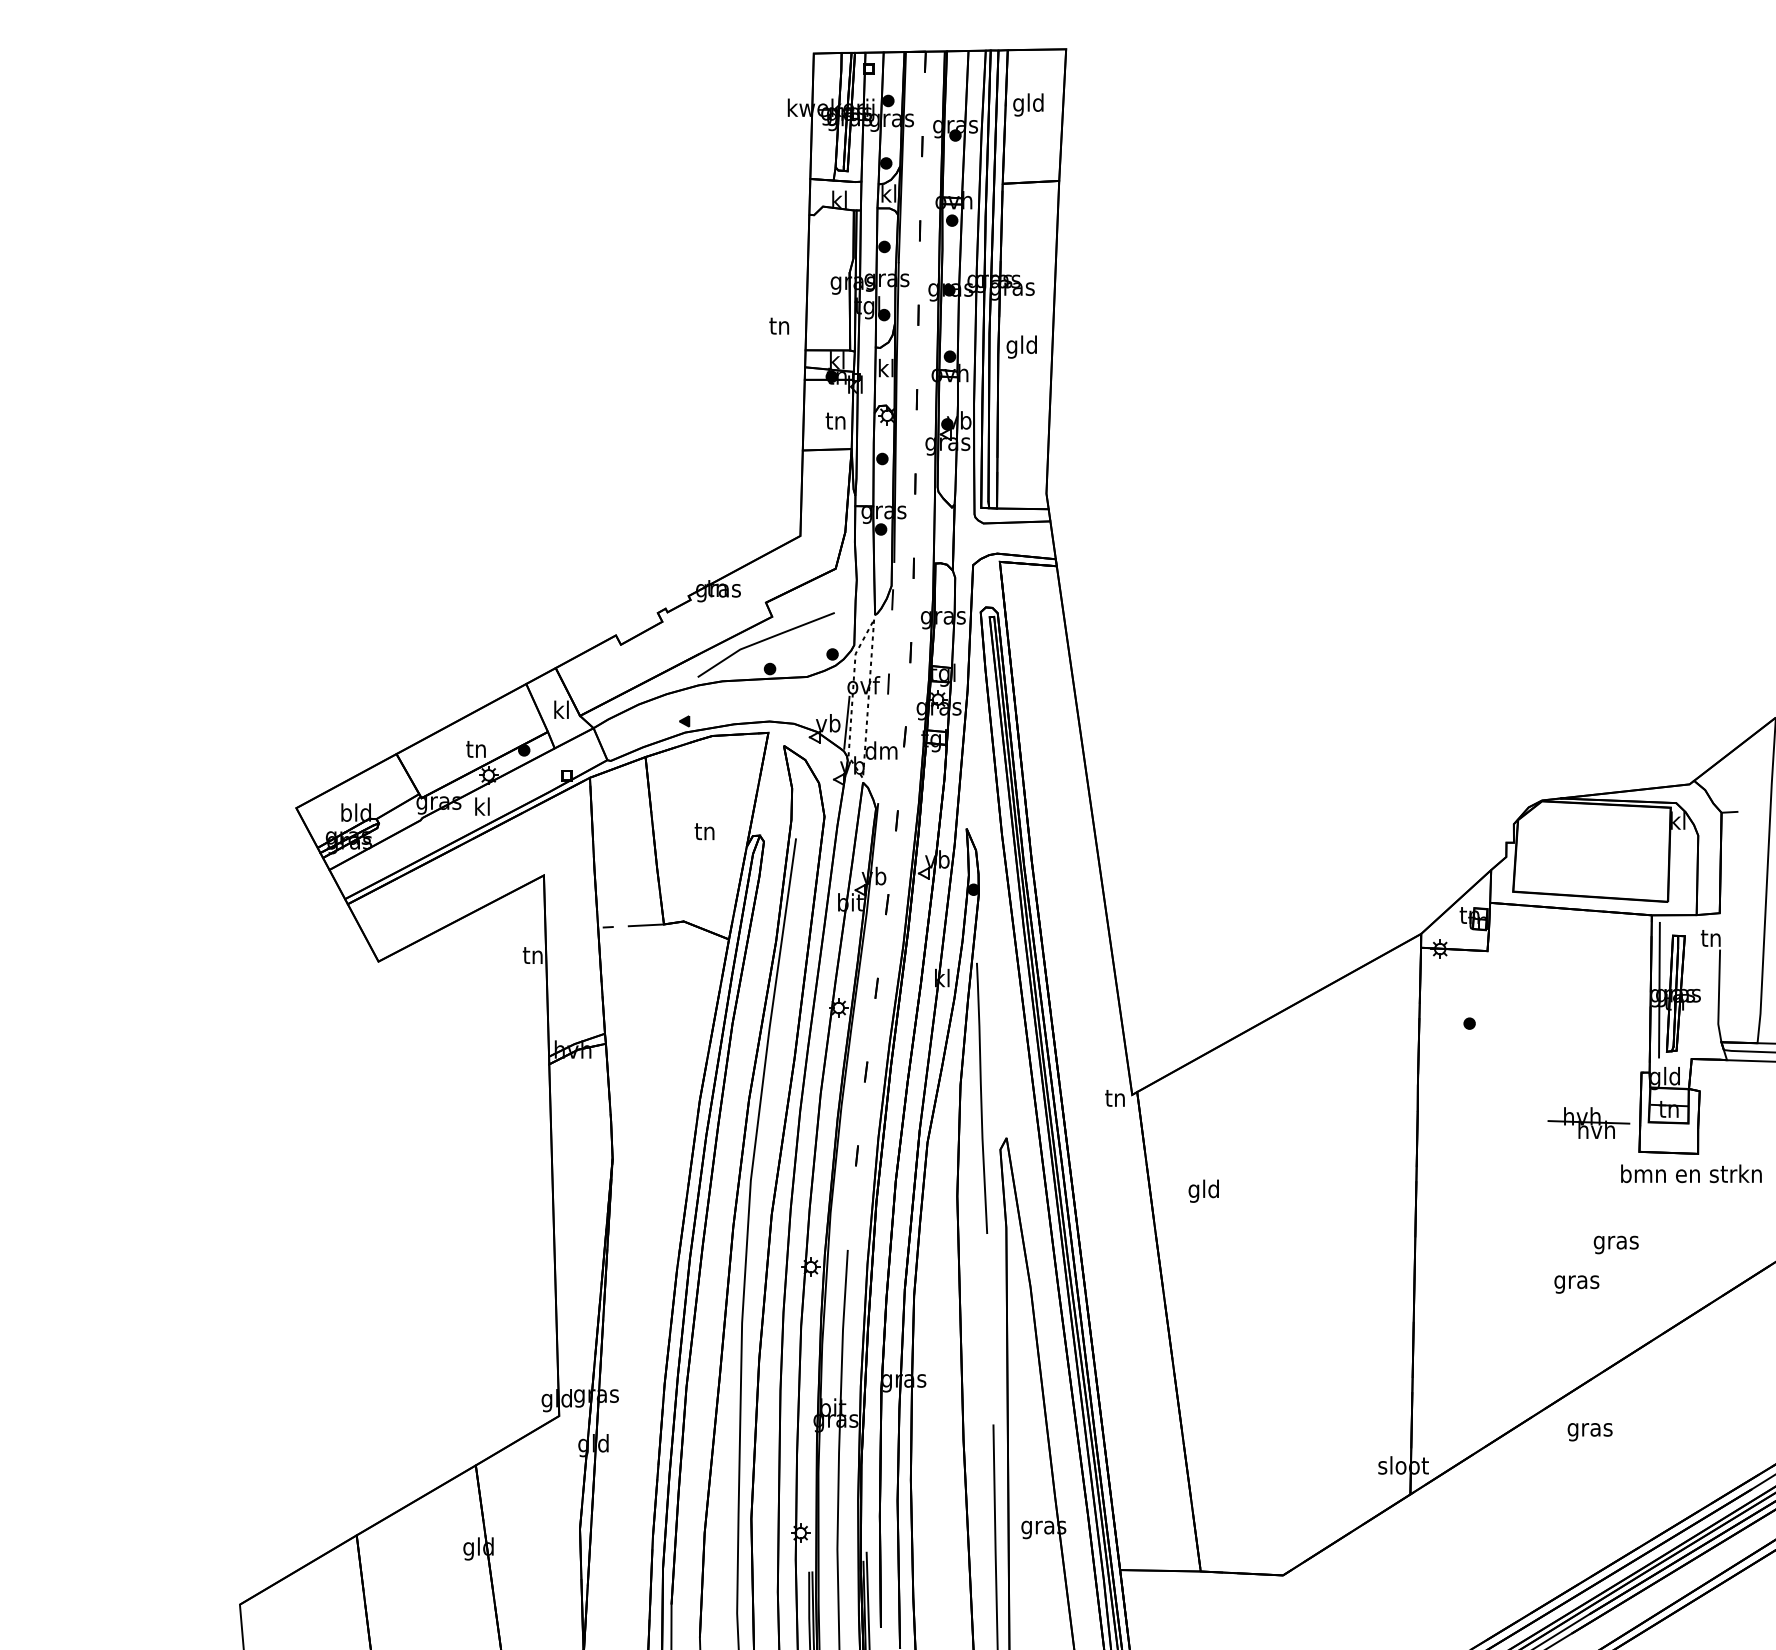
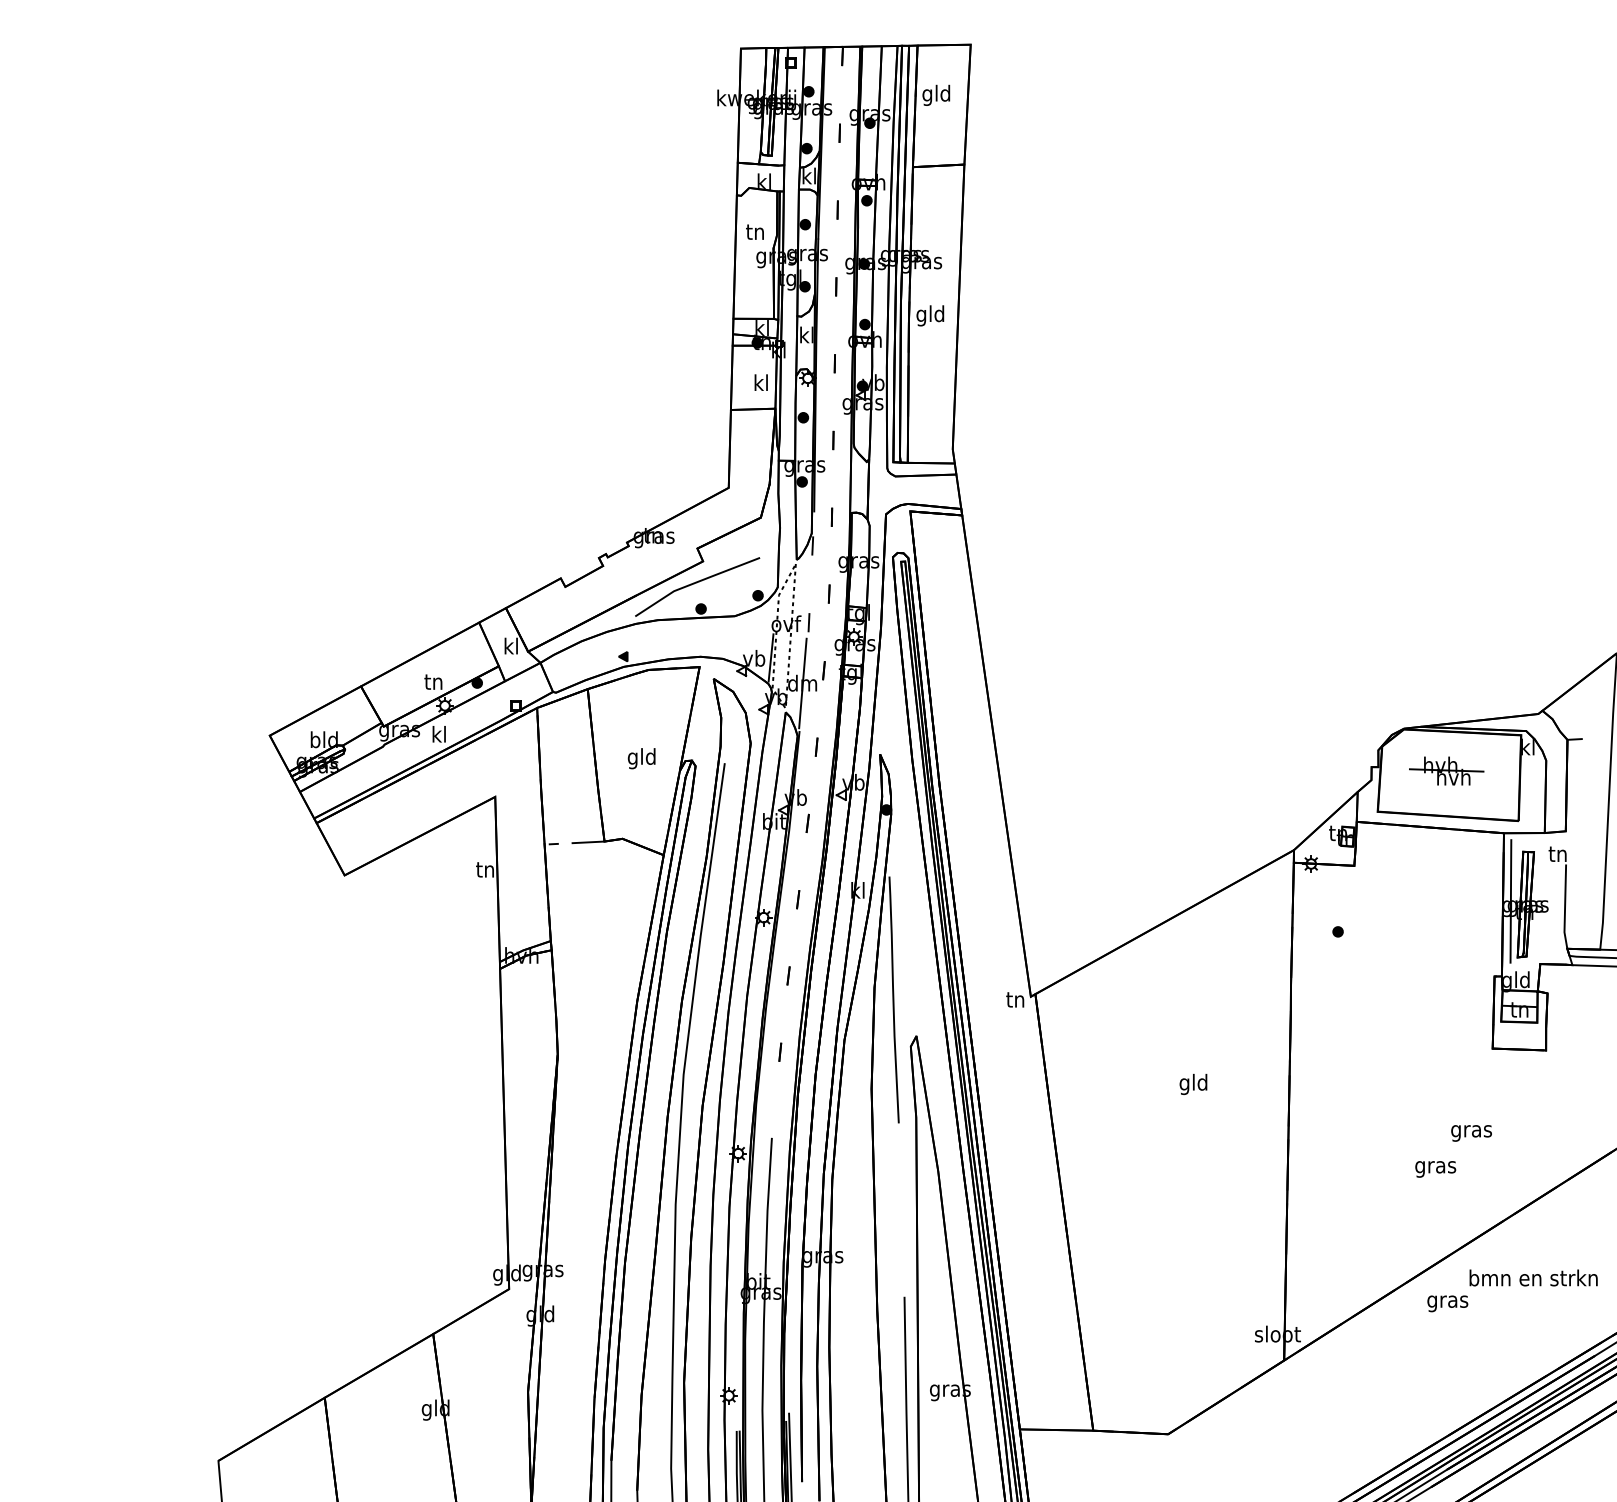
text: (779, 325) -> (755, 231), moved
text: (835, 420) -> (760, 382), tn -> kl
line: (881, 750) -> (802, 683), added
text: (704, 833) -> (641, 758), tn -> gld
part: (1588, 1122) -> (1446, 770), moved
text: (1691, 1173) -> (1533, 1277), moved
text: (1203, 1190) -> (1193, 1083), moved

